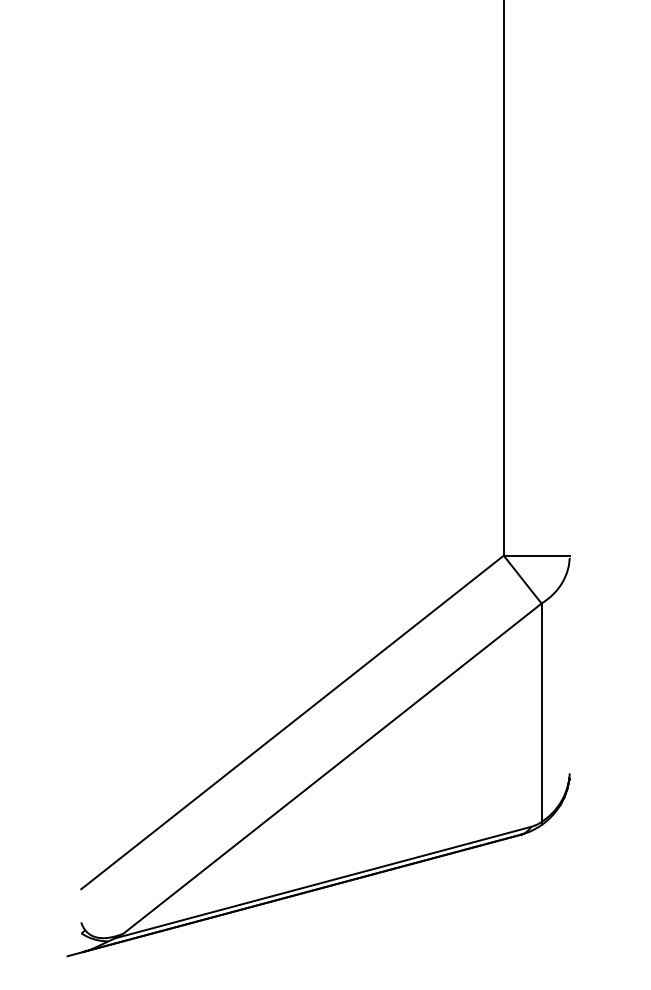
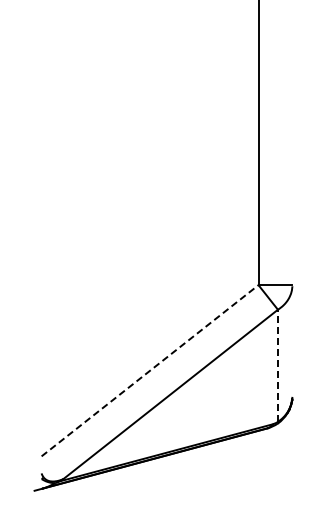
line: (540, 712) -> (277, 365), solid -> dashed
line: (293, 721) -> (150, 370), solid -> dashed

